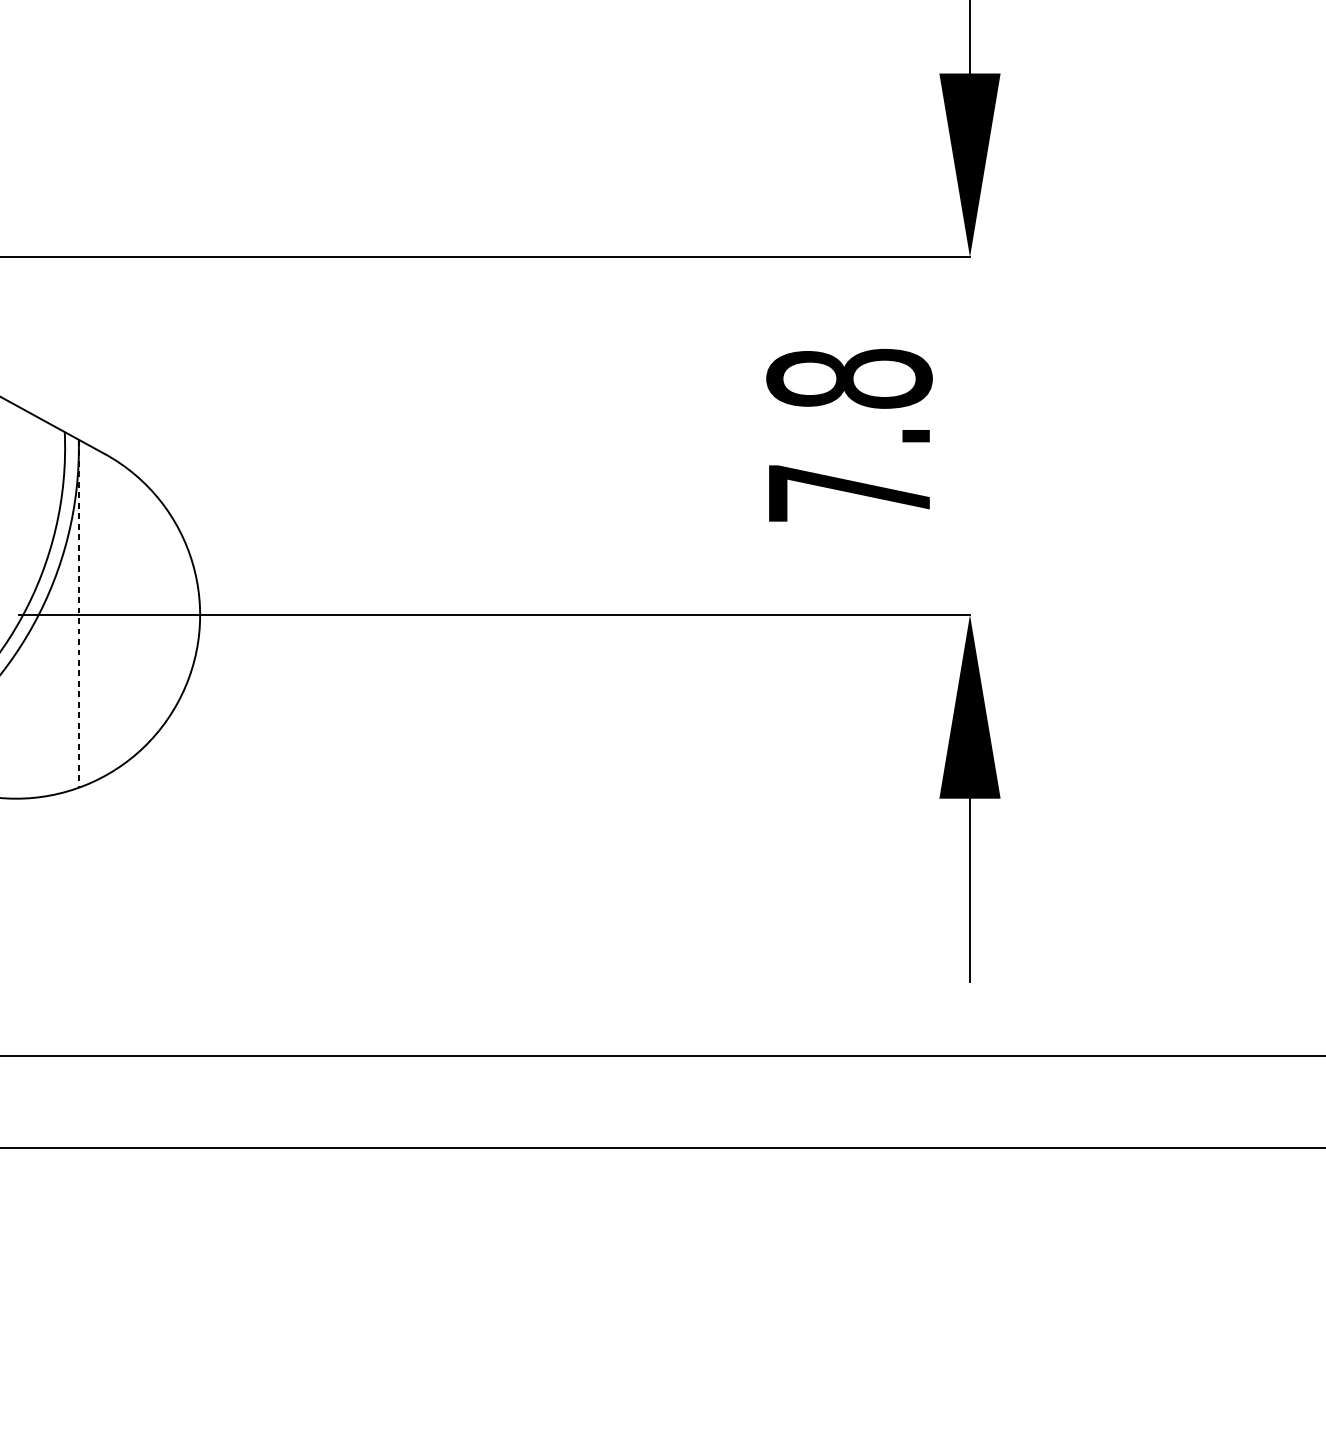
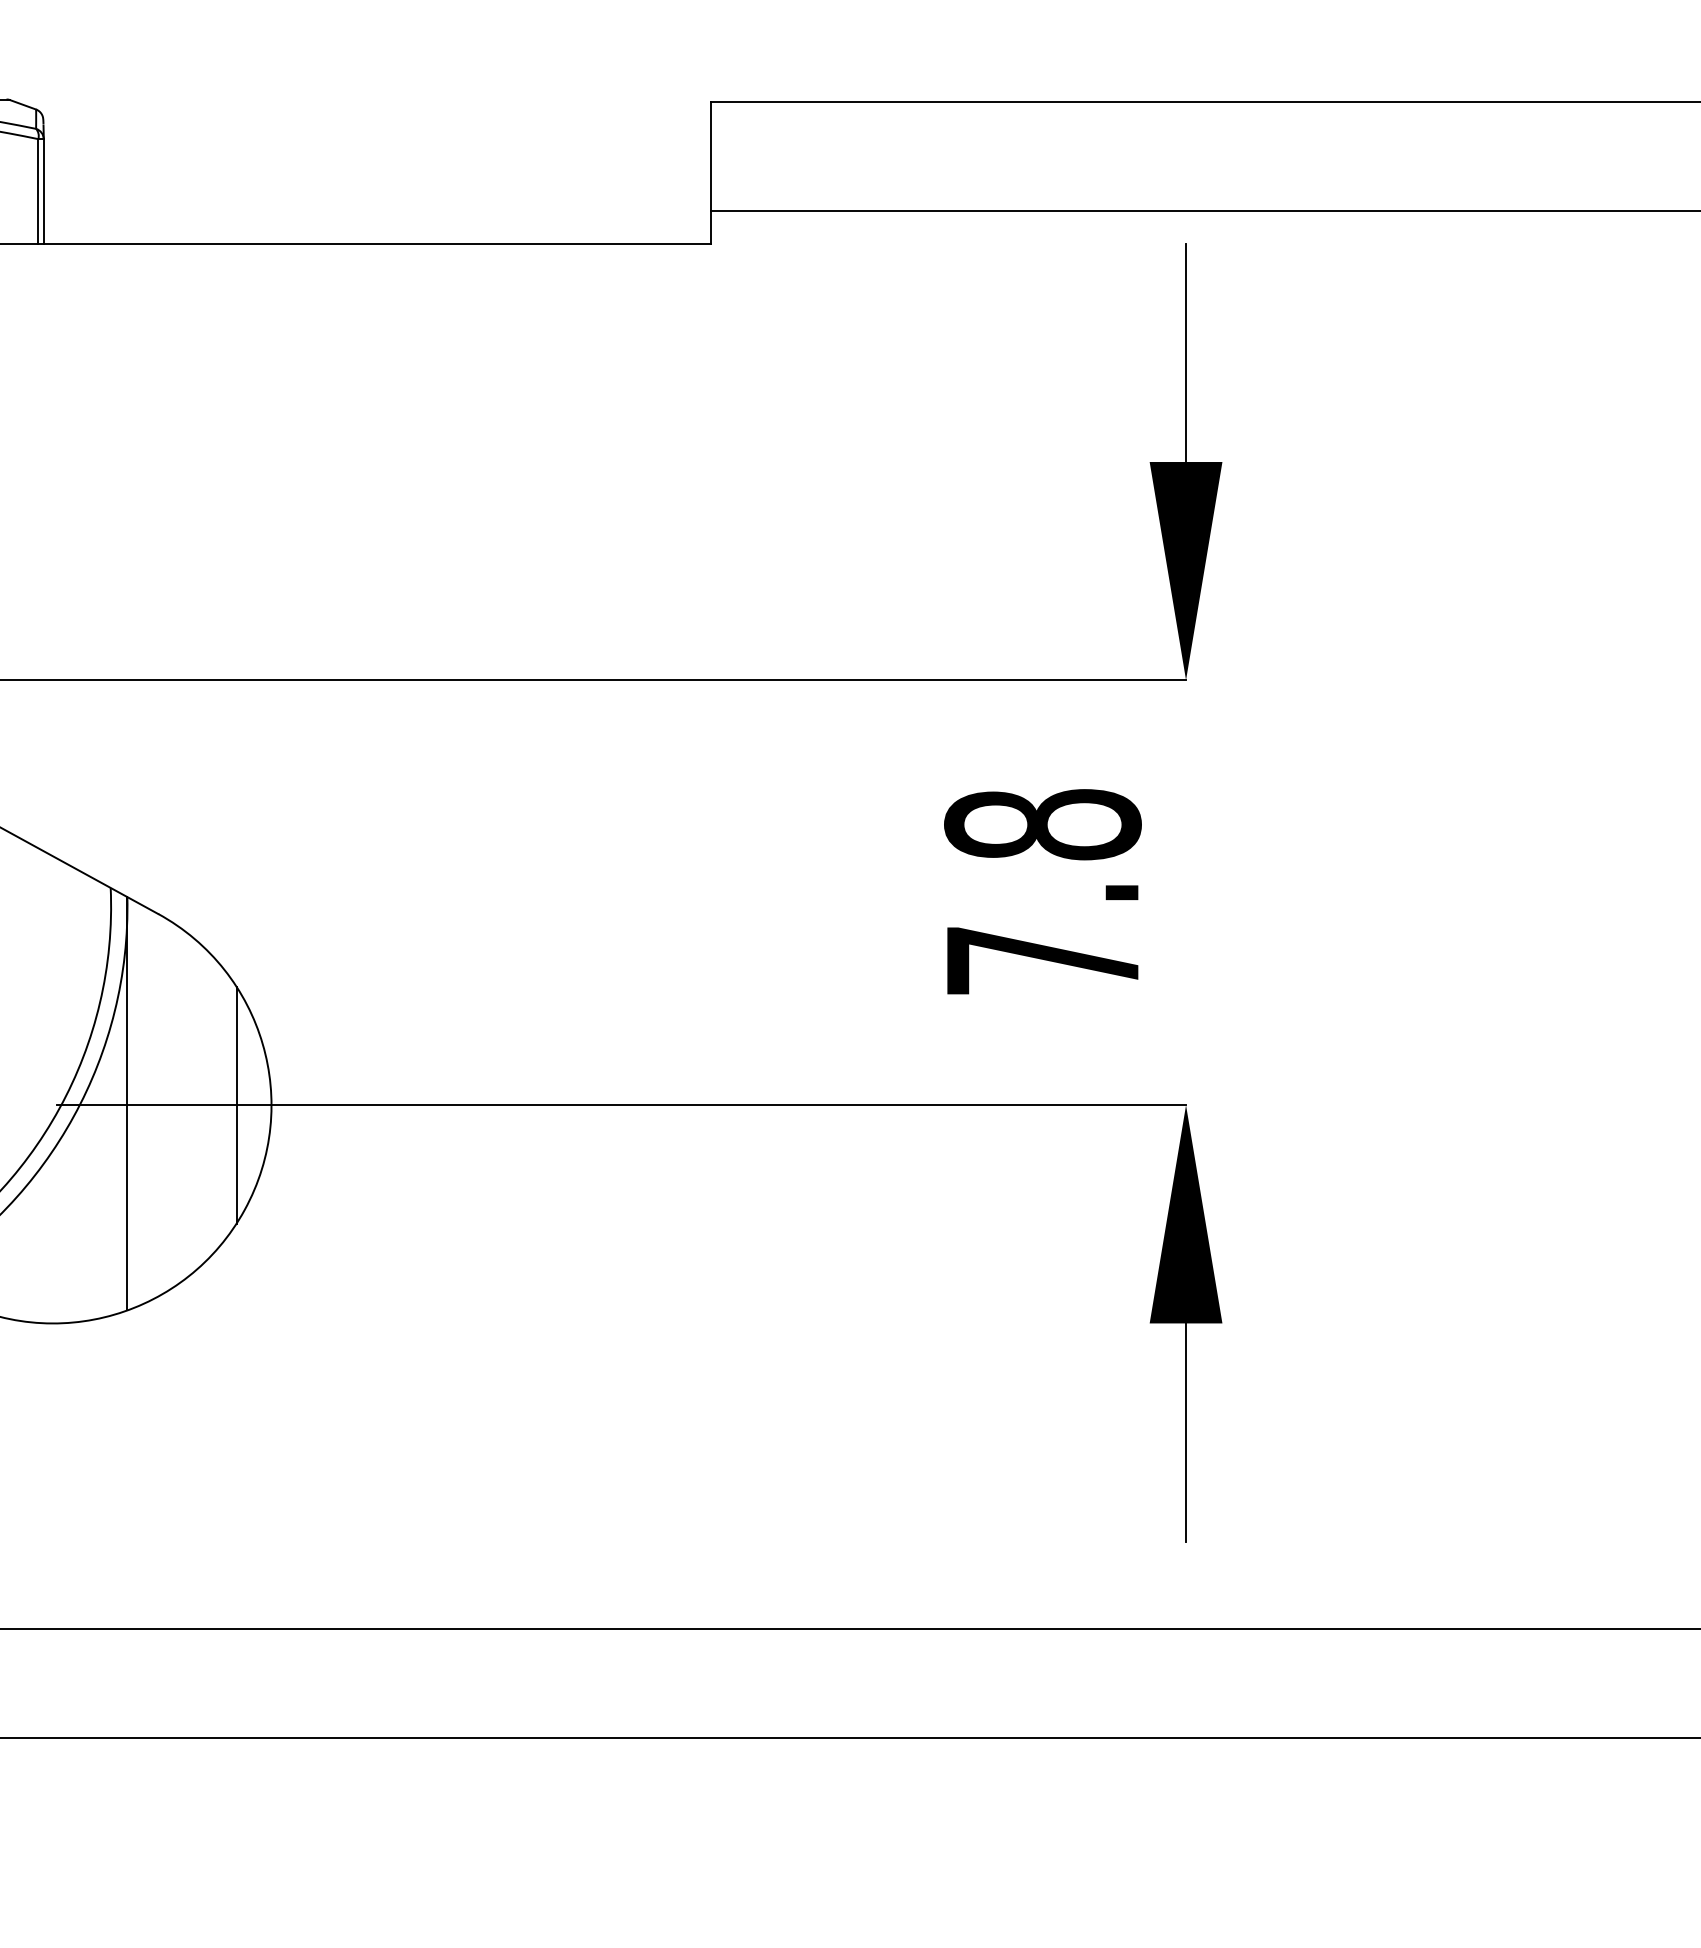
line: (78, 613) -> (127, 1103), dashed -> solid
line: (170, 614) -> (236, 1104), added

